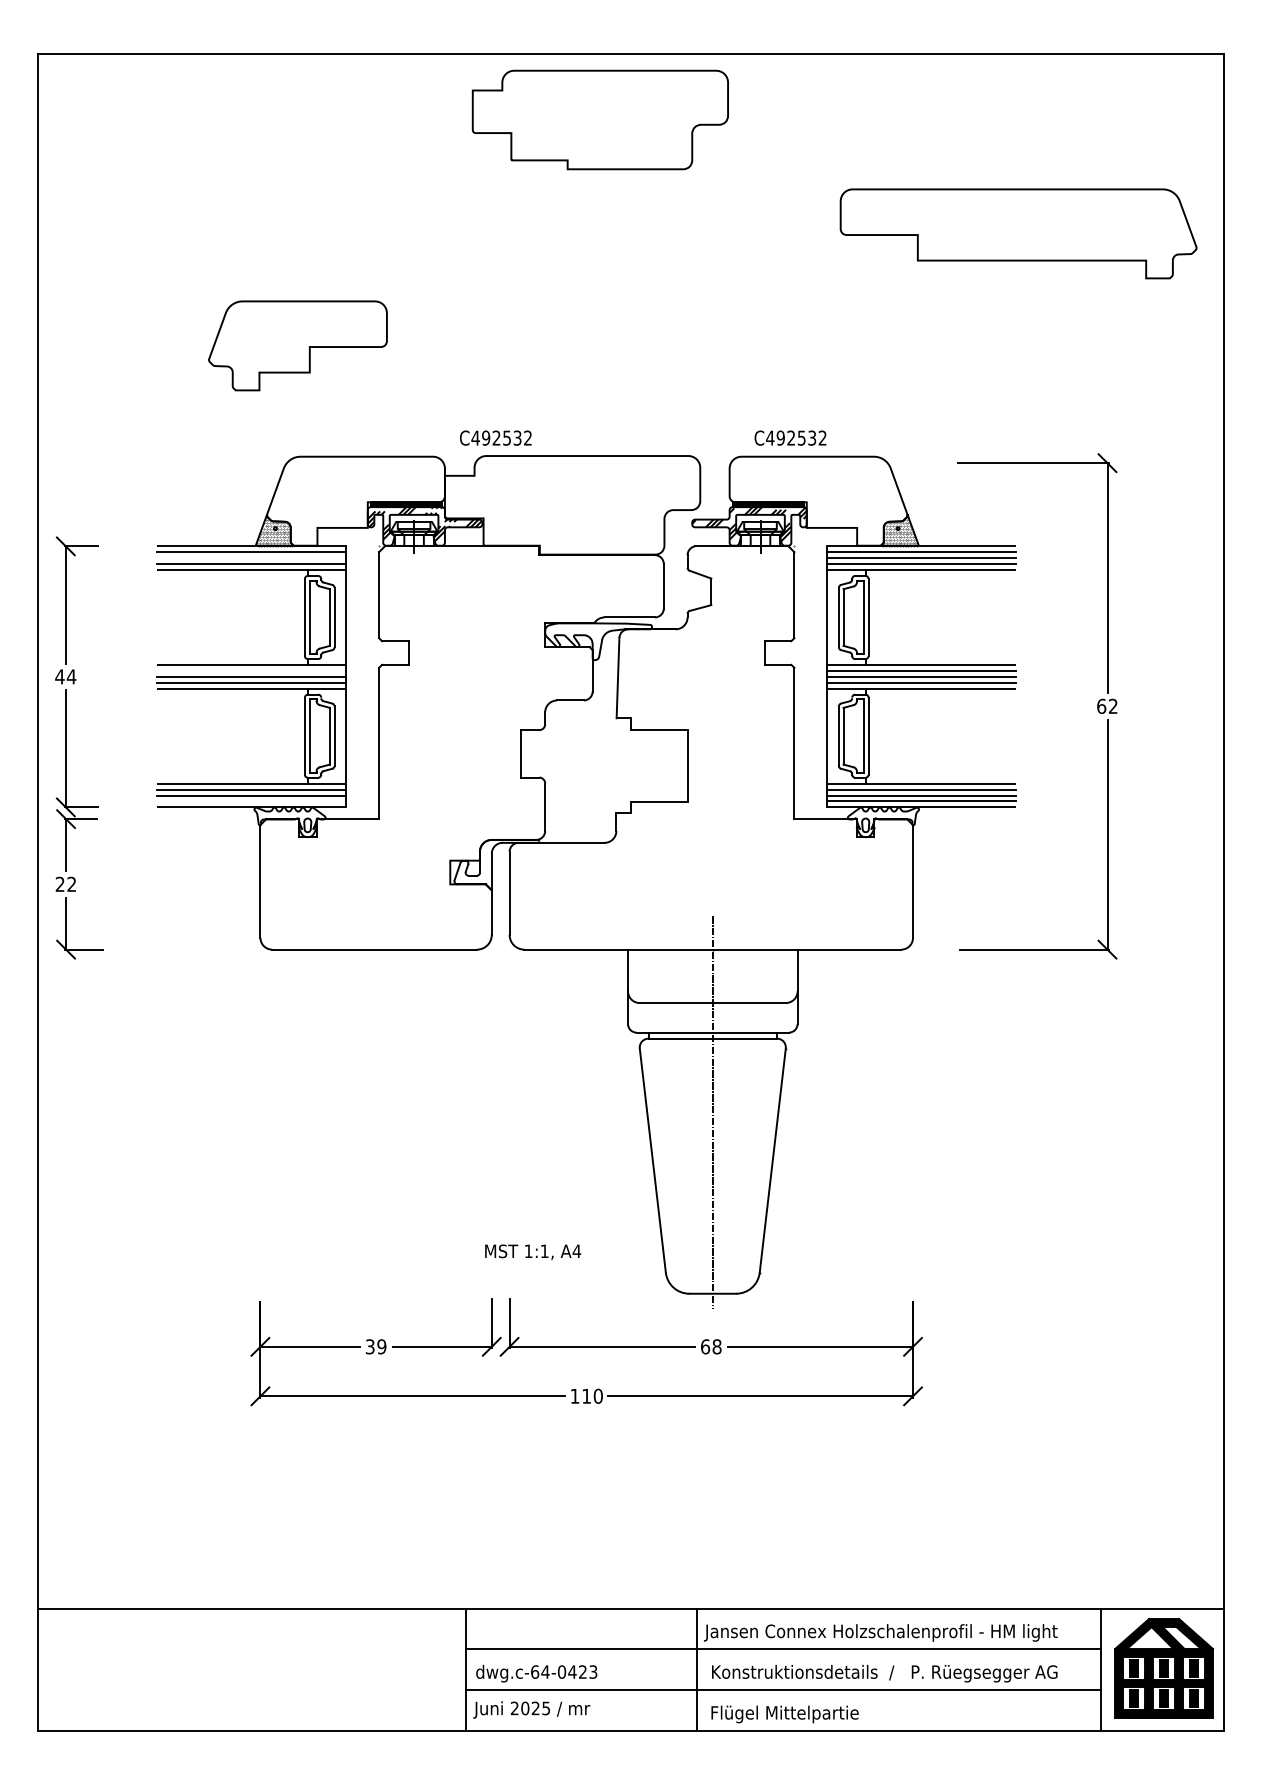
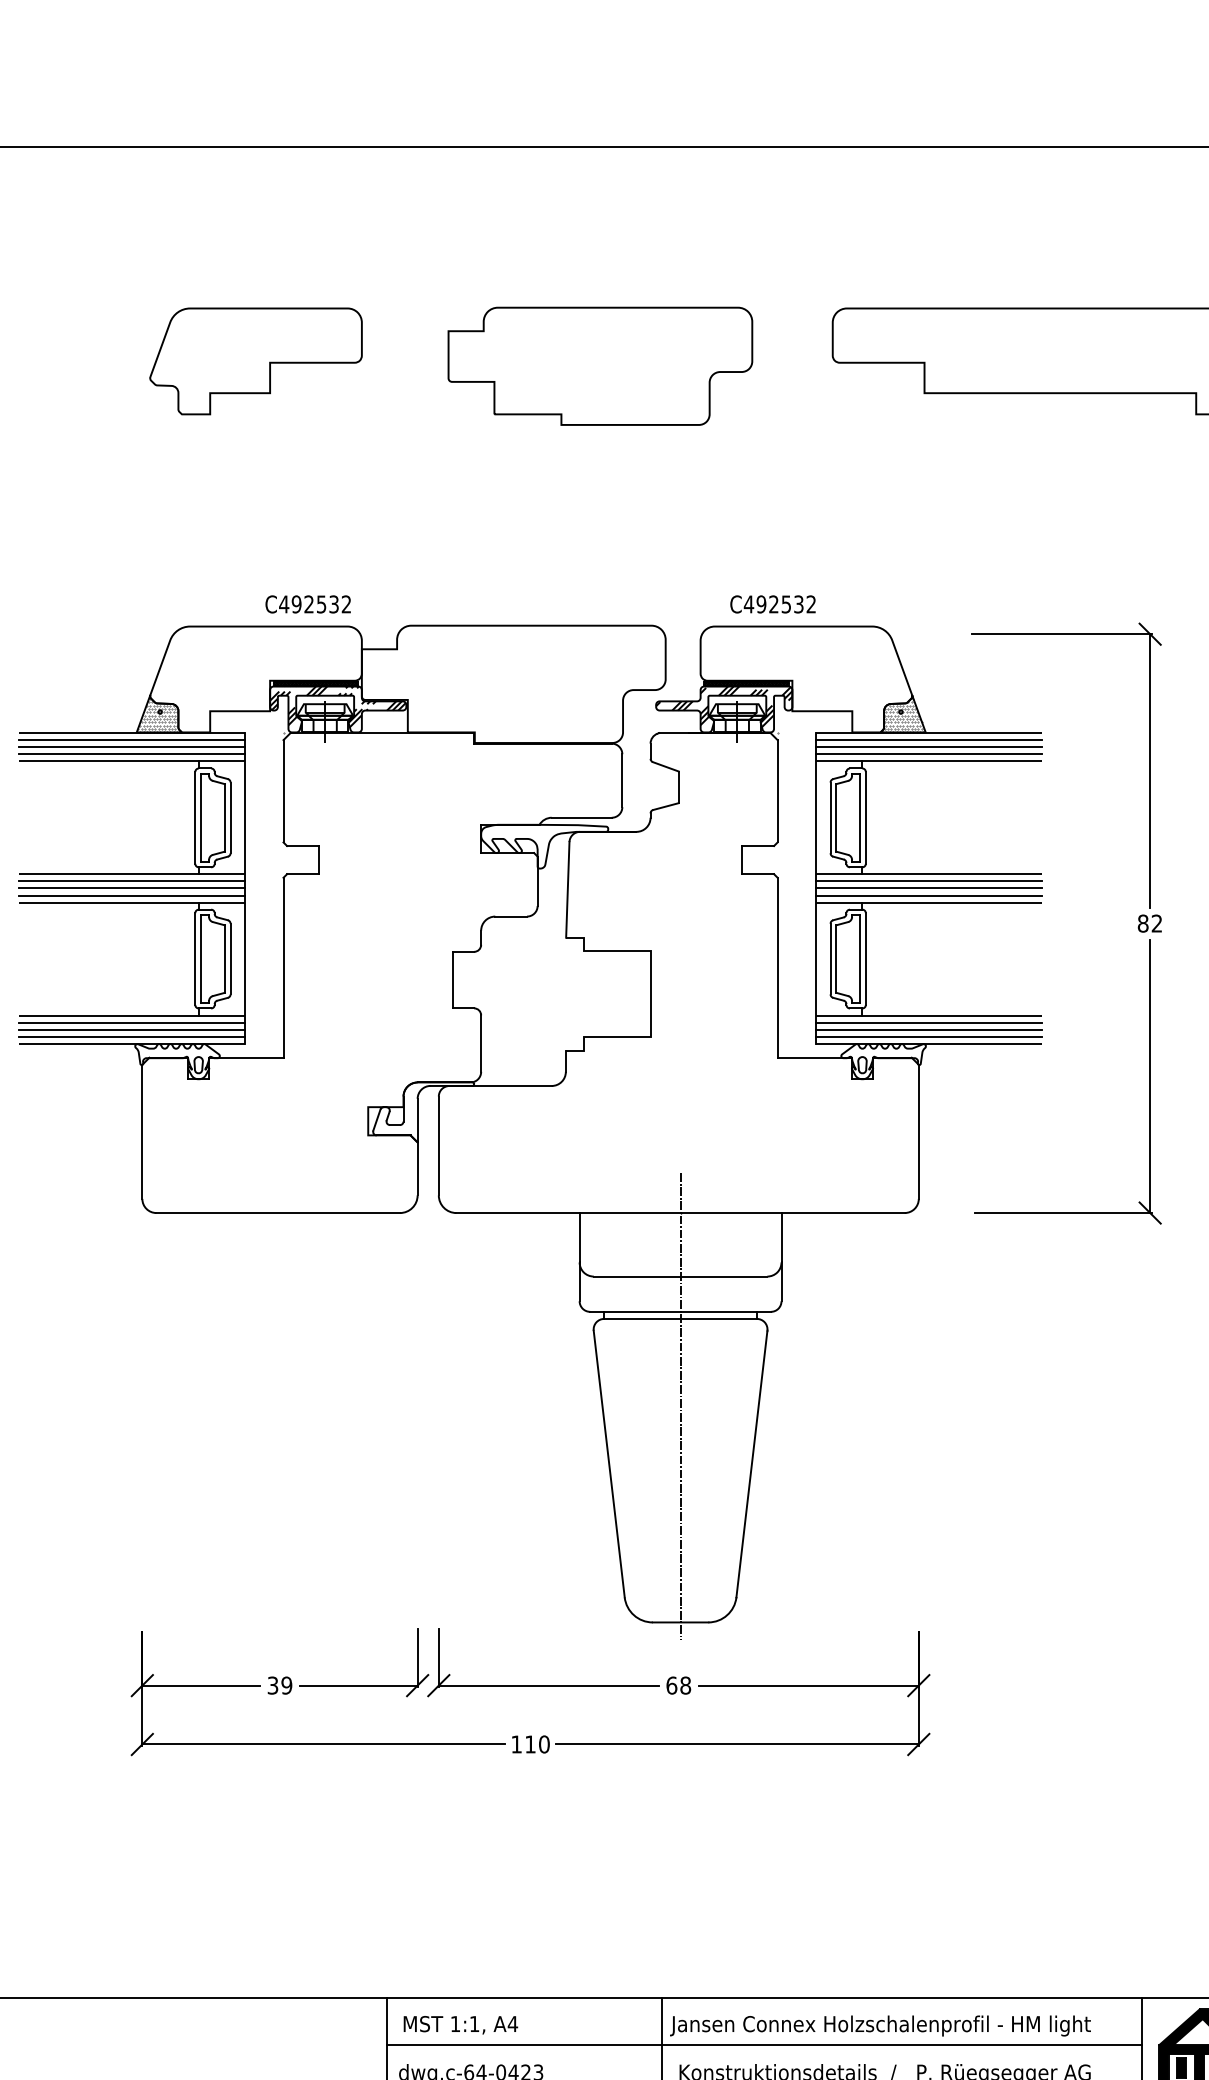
part: (599, 119) -> (599, 365), moved
part: (297, 345) -> (255, 360), moved
text: (495, 437) -> (307, 603), moved
line: (251, 558) -> (131, 747), added
line: (251, 670) -> (131, 880), added
text: (1101, 705) -> (1143, 922), 62 -> 82
line: (251, 801) -> (131, 1036), added
text: (533, 1251) -> (461, 2024), moved

